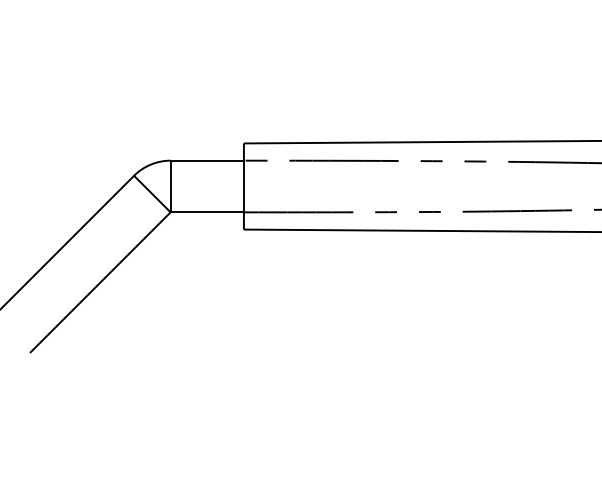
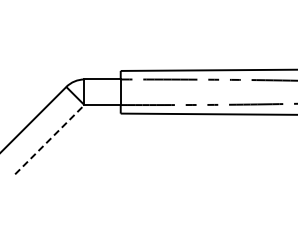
line: (100, 281) -> (49, 139), solid -> dashed

